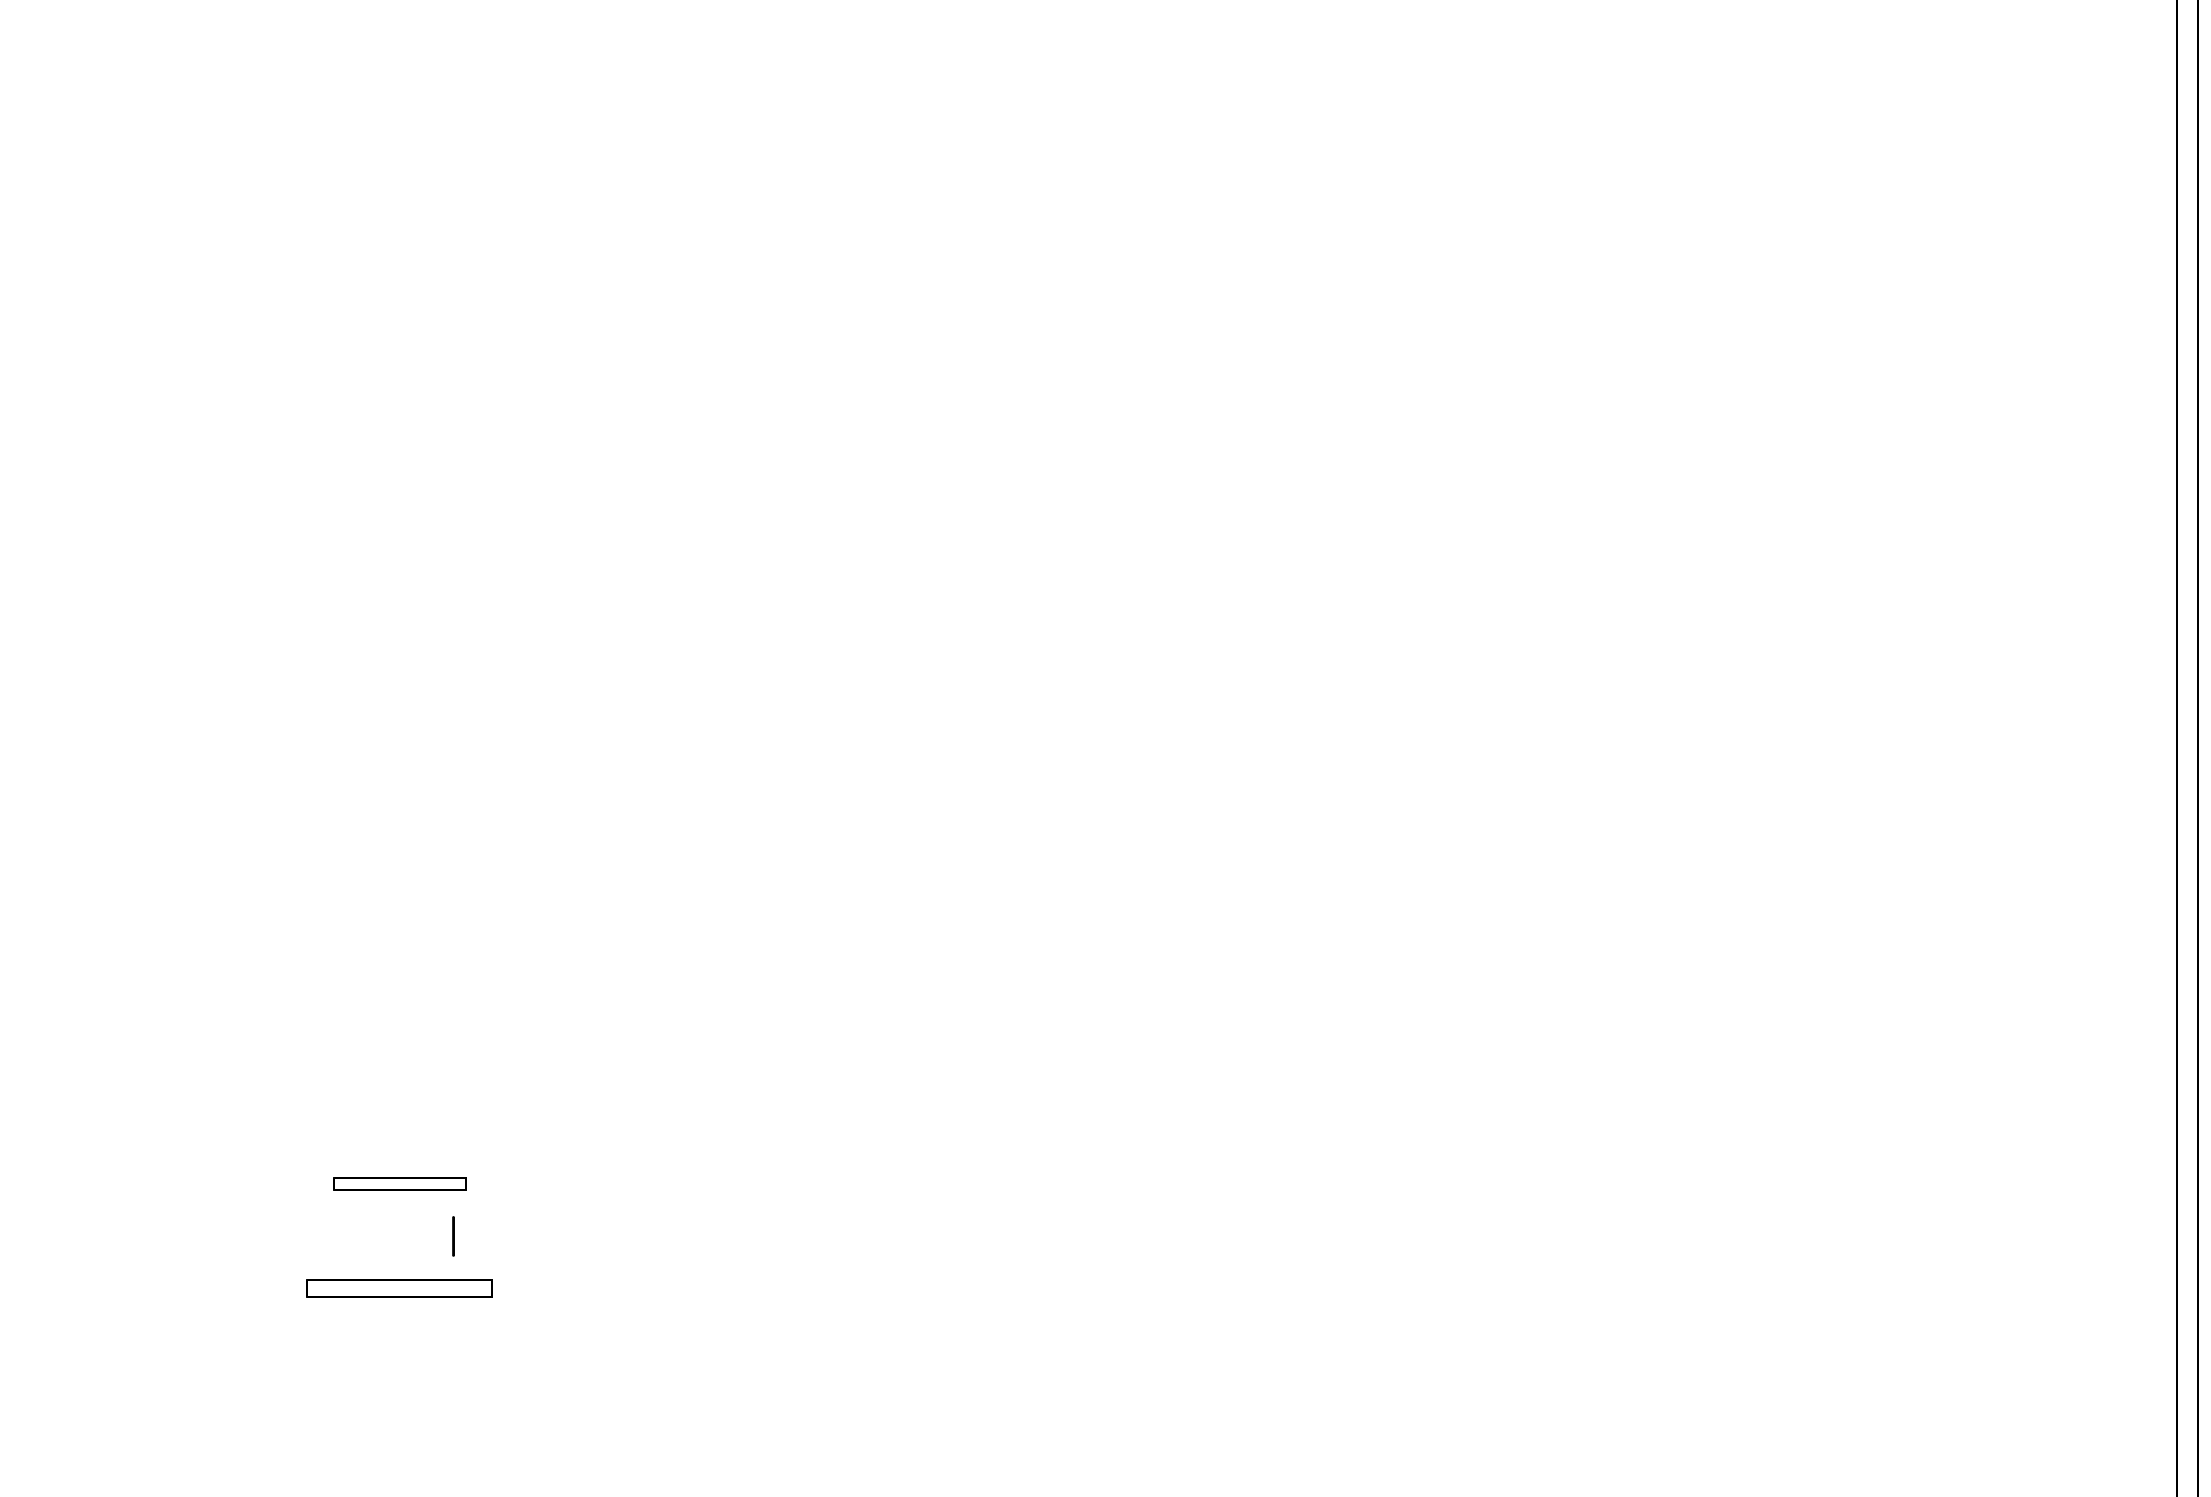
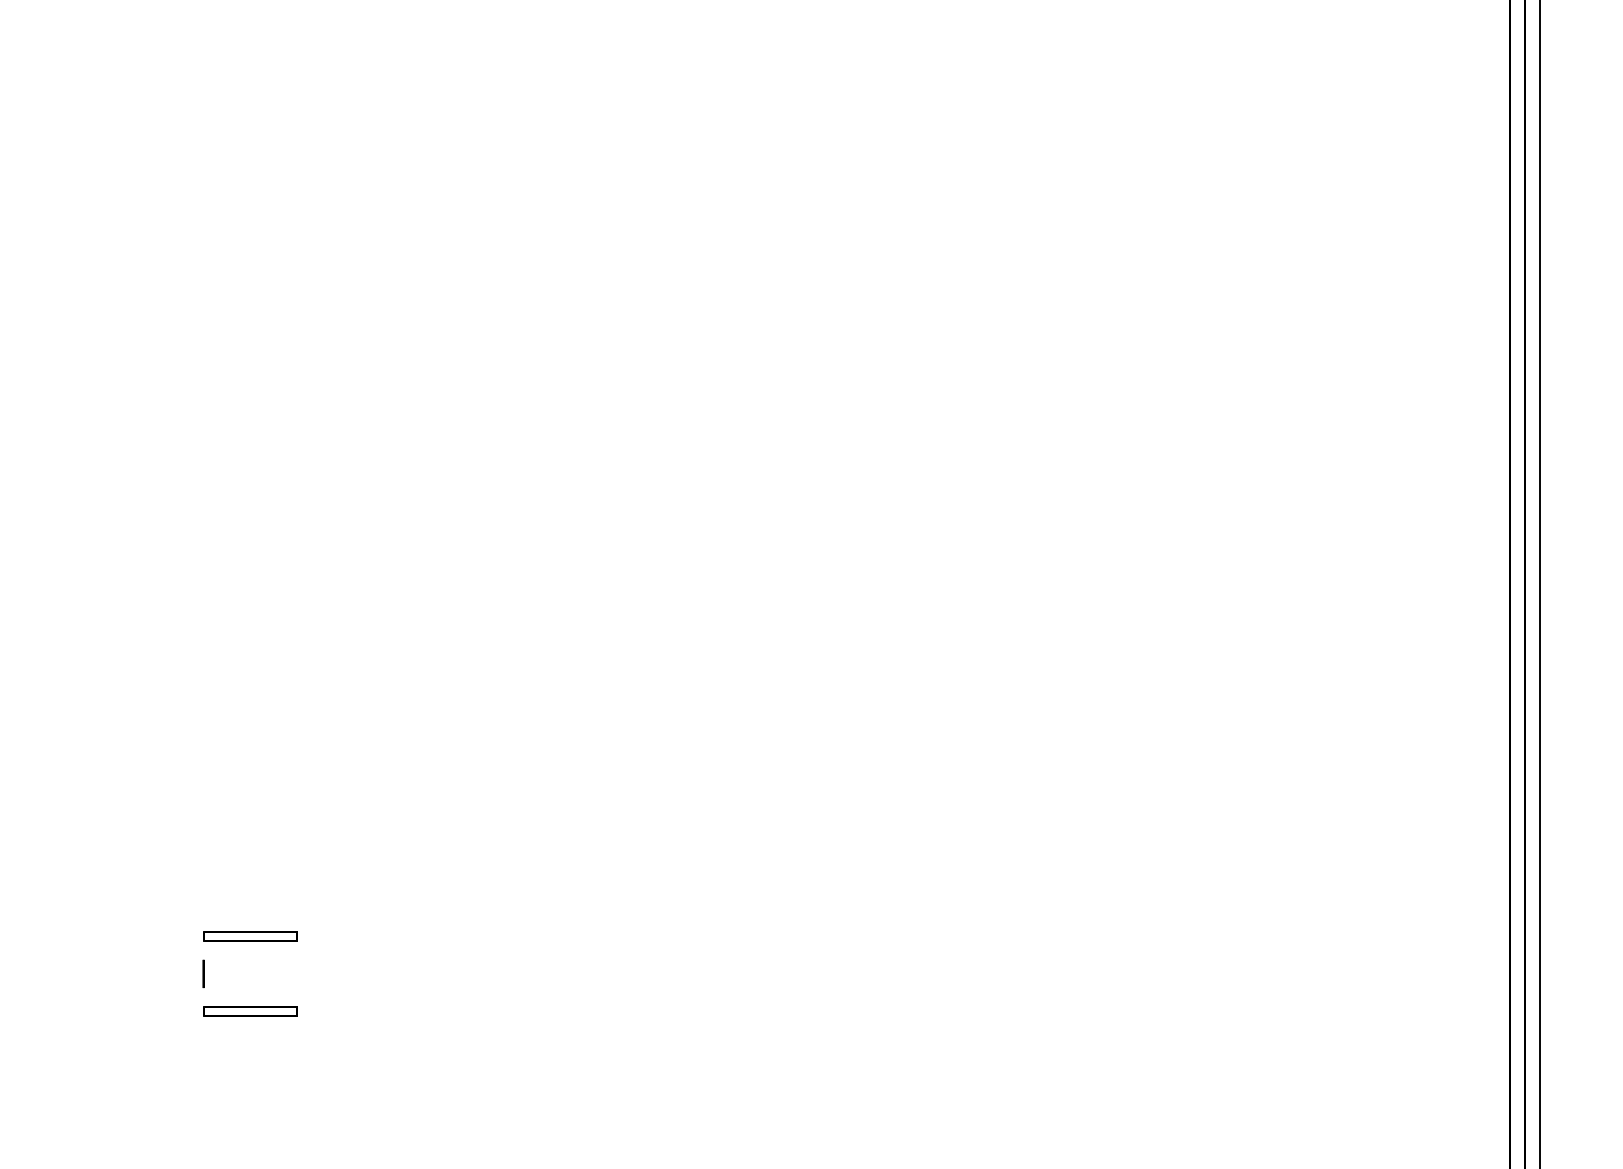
circle: (453, 1235) -> (203, 973), moved
part: (399, 1289) -> (250, 1011), size x0.71

